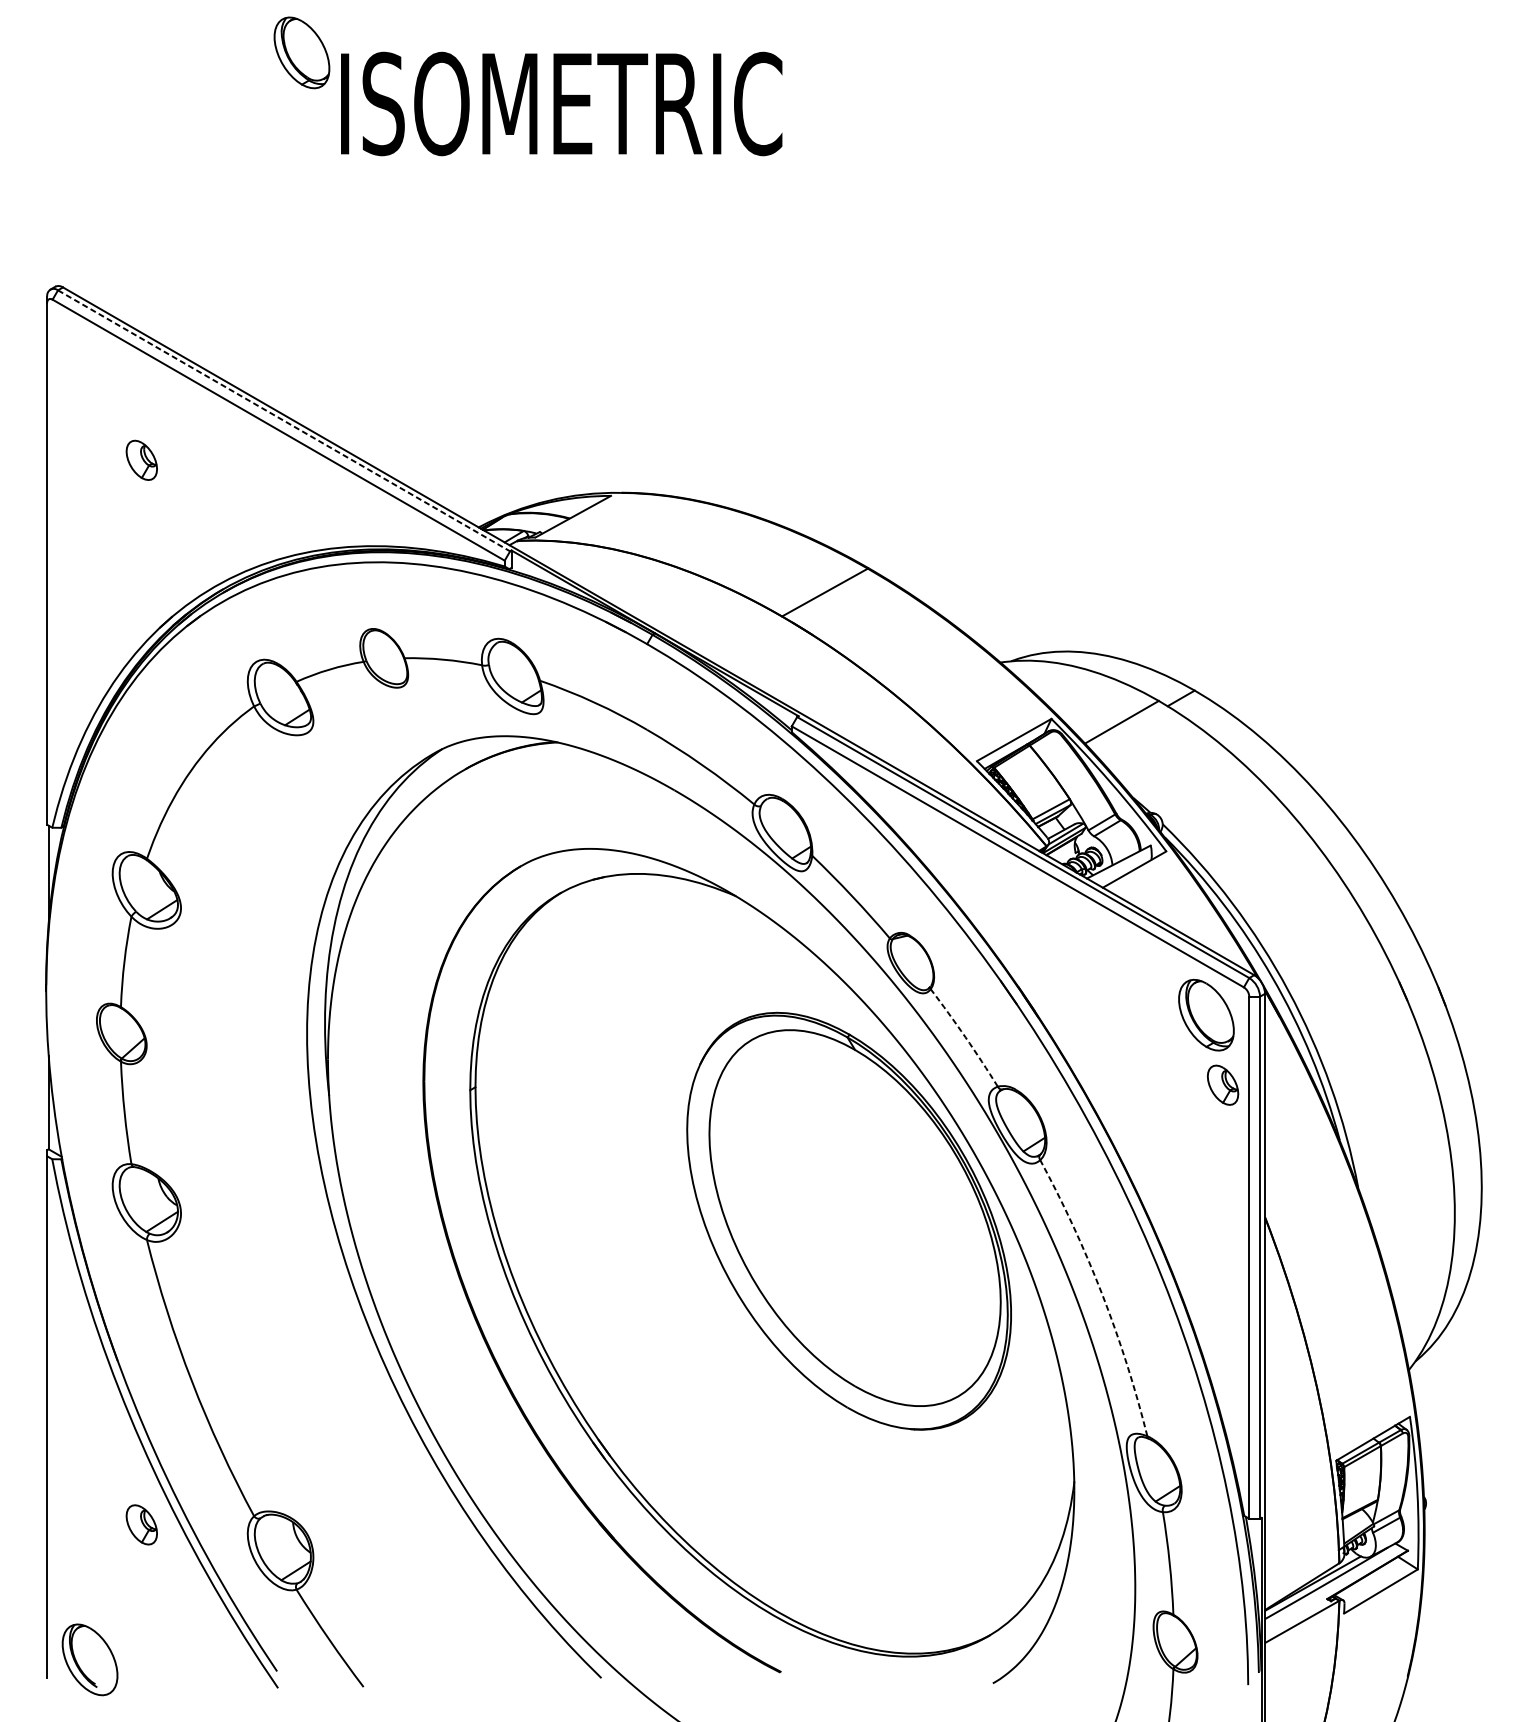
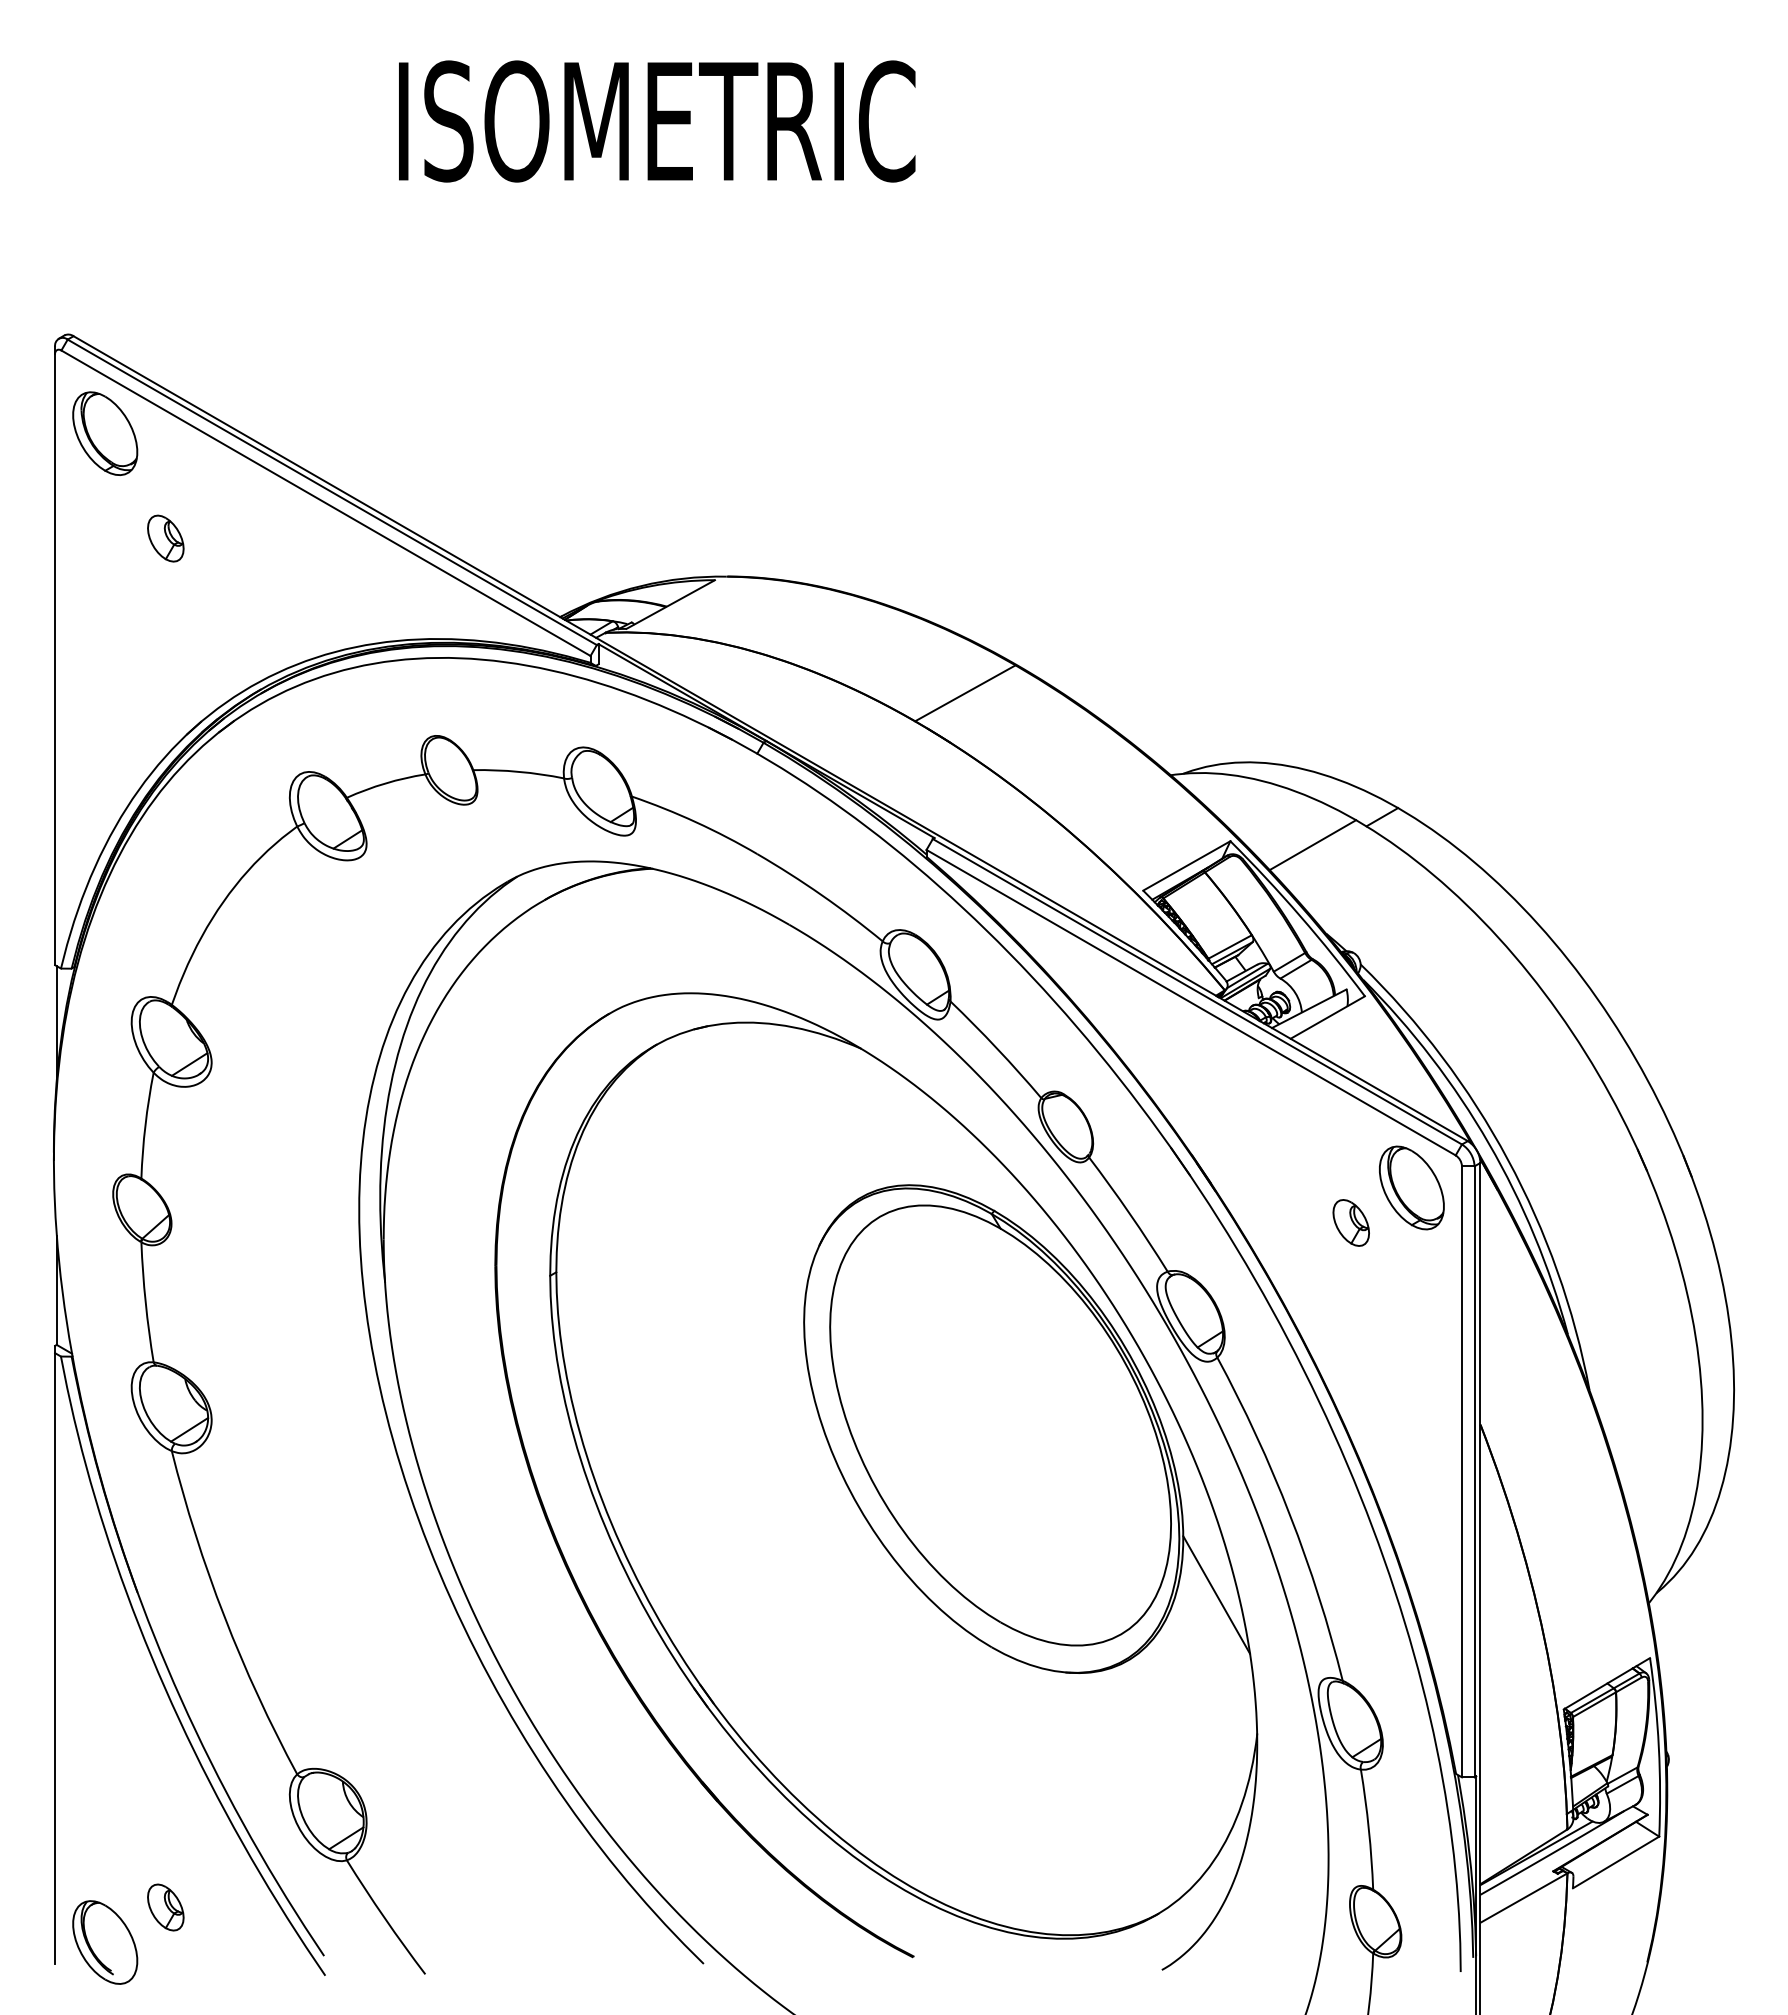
part: (302, 52) -> (105, 433), moved
line: (284, 420) -> (332, 492), dashed -> solid
arc: (965, 1037) -> (1129, 1213), dashed -> solid
part: (1222, 1084) -> (1350, 1222), moved
arc: (1102, 1295) -> (1290, 1515), dashed -> solid
line: (1039, 1362) -> (1216, 1594), added
part: (141, 1524) -> (165, 1907), moved

